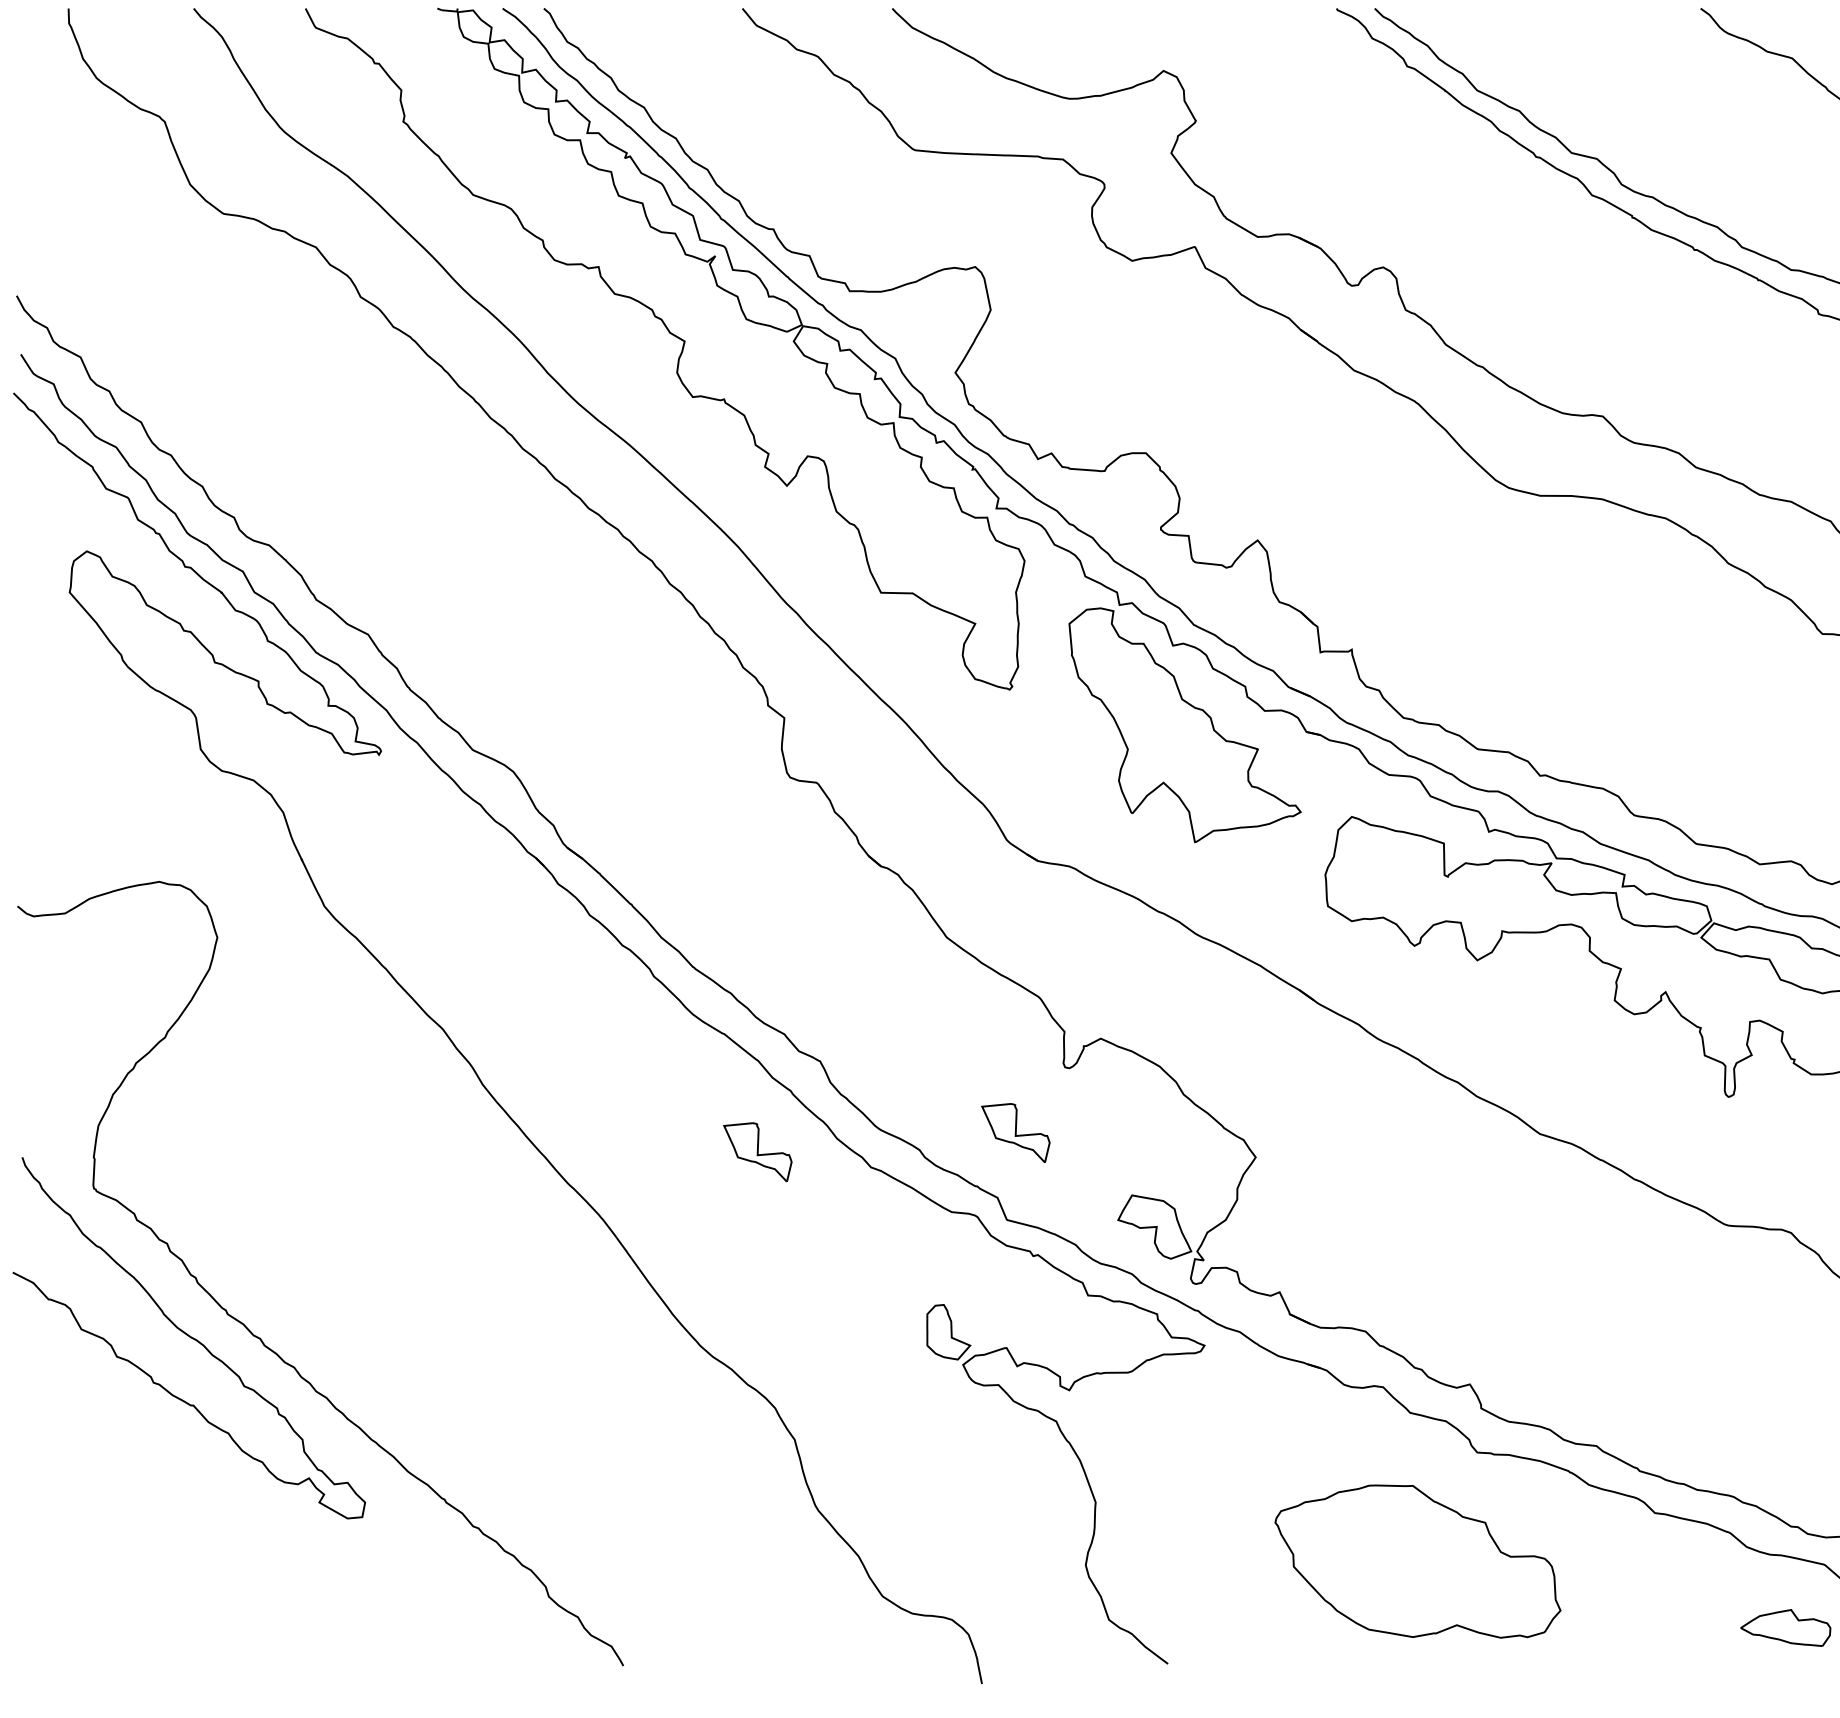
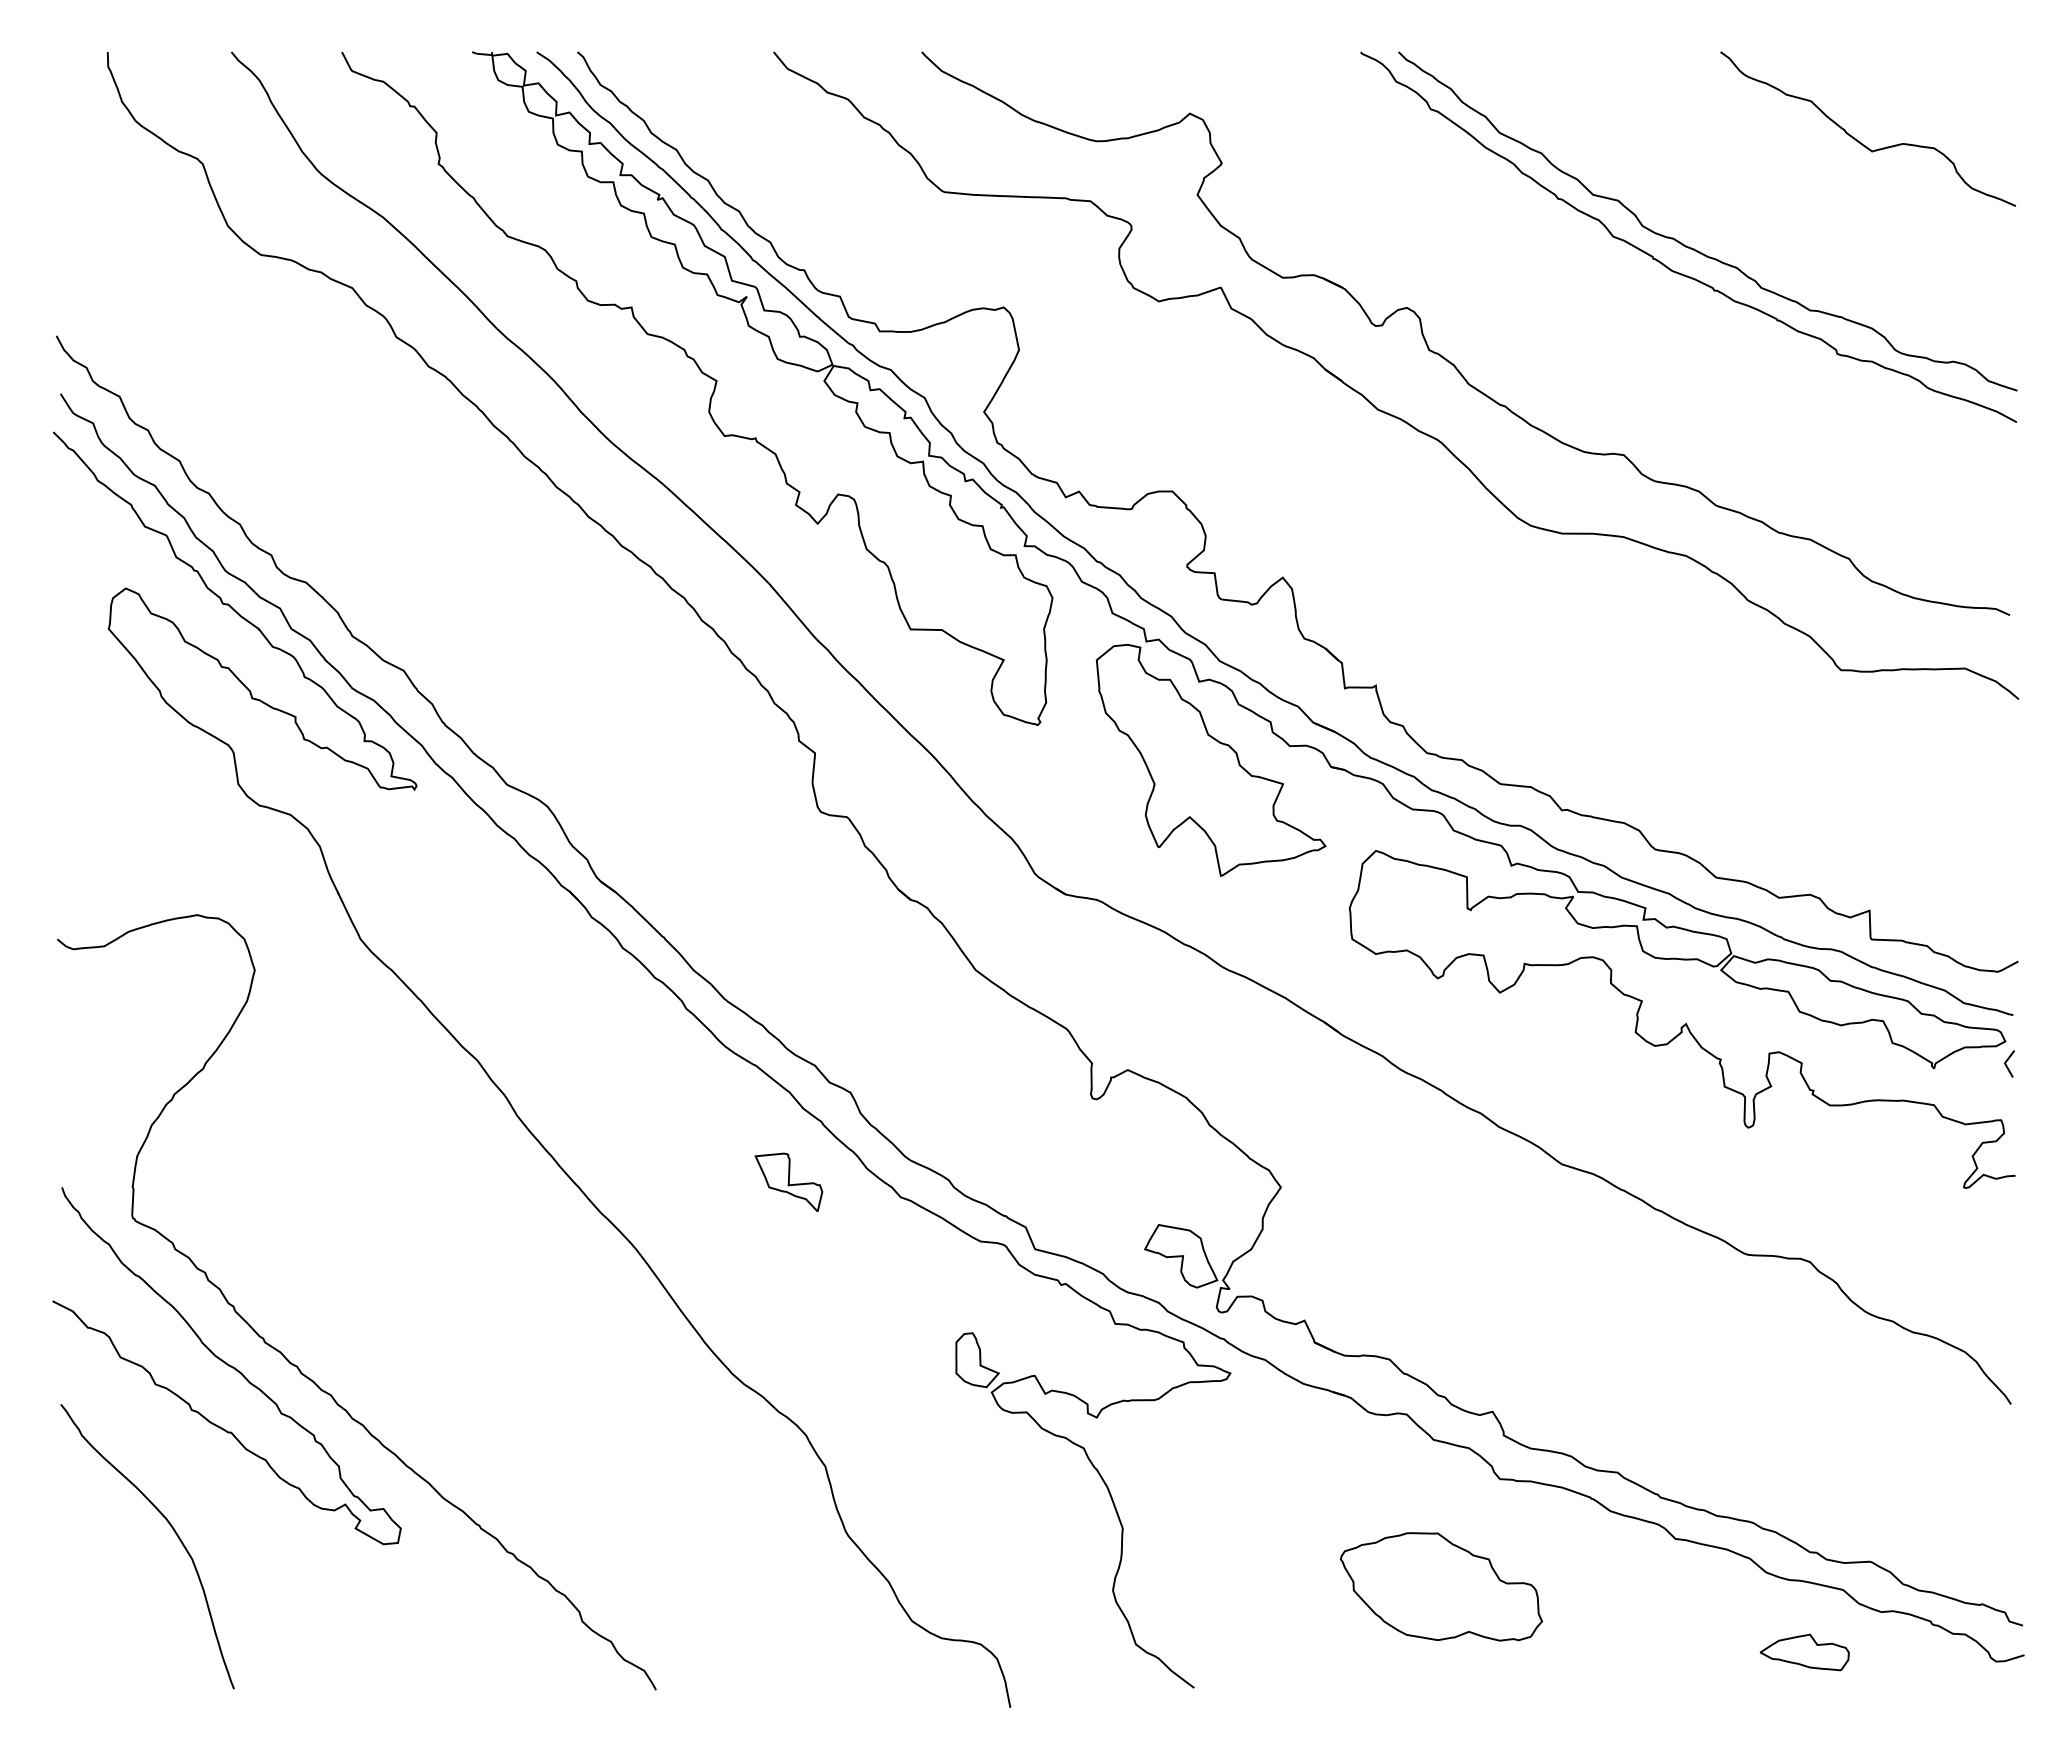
part: (1015, 1132) -> (1043, 1162), removed
curve: (134, 1503) -> (172, 1529), added
part: (1418, 1561) -> (1441, 1586), size x0.71

